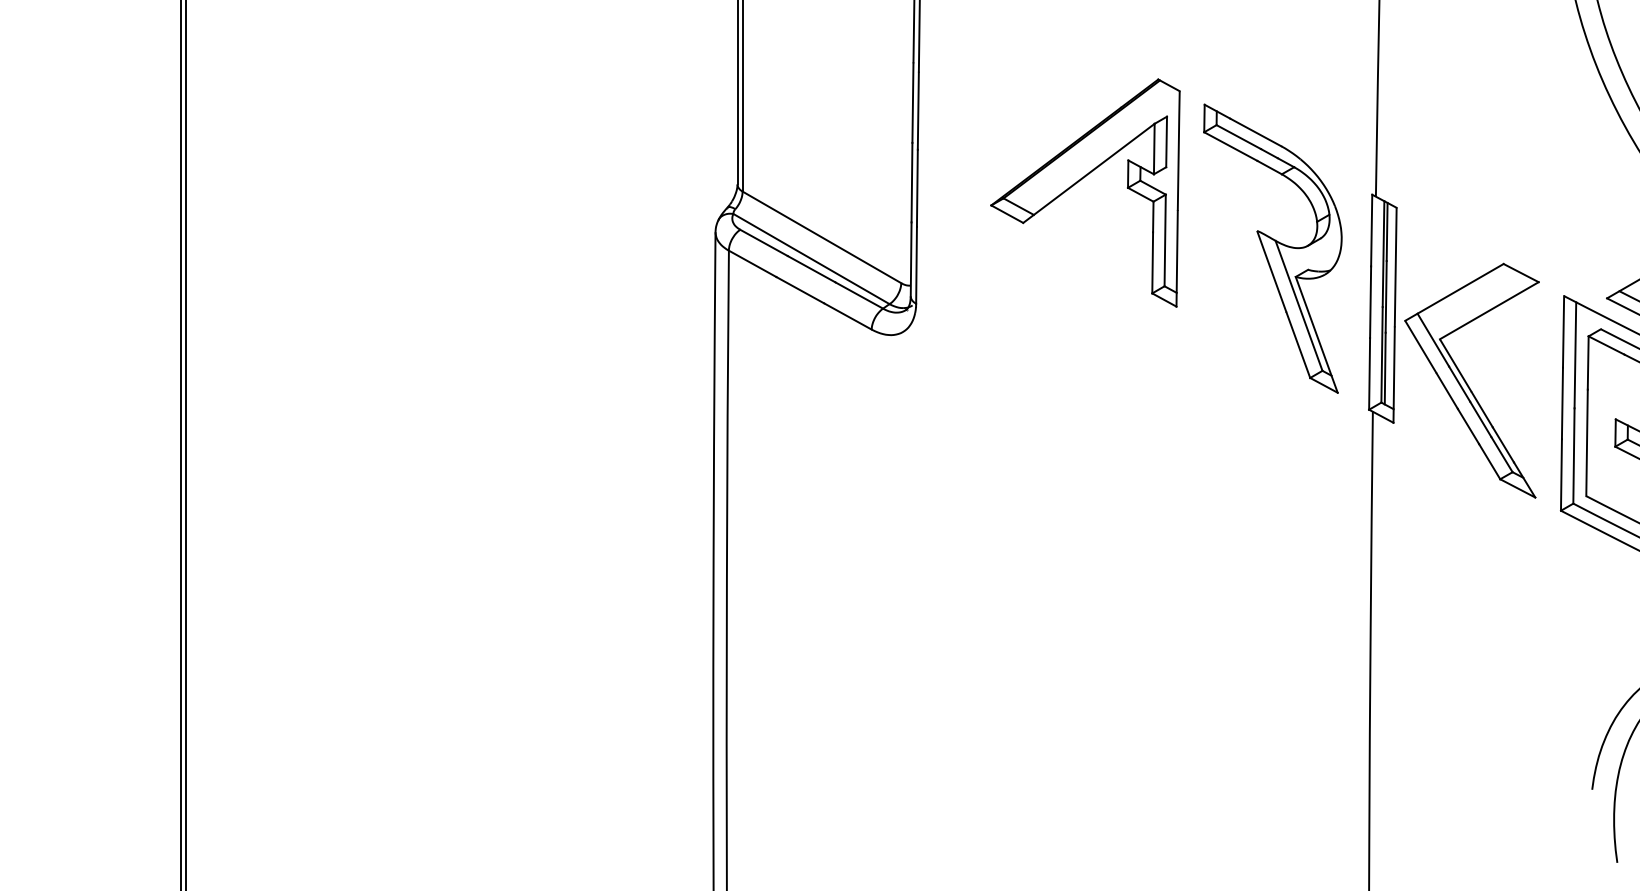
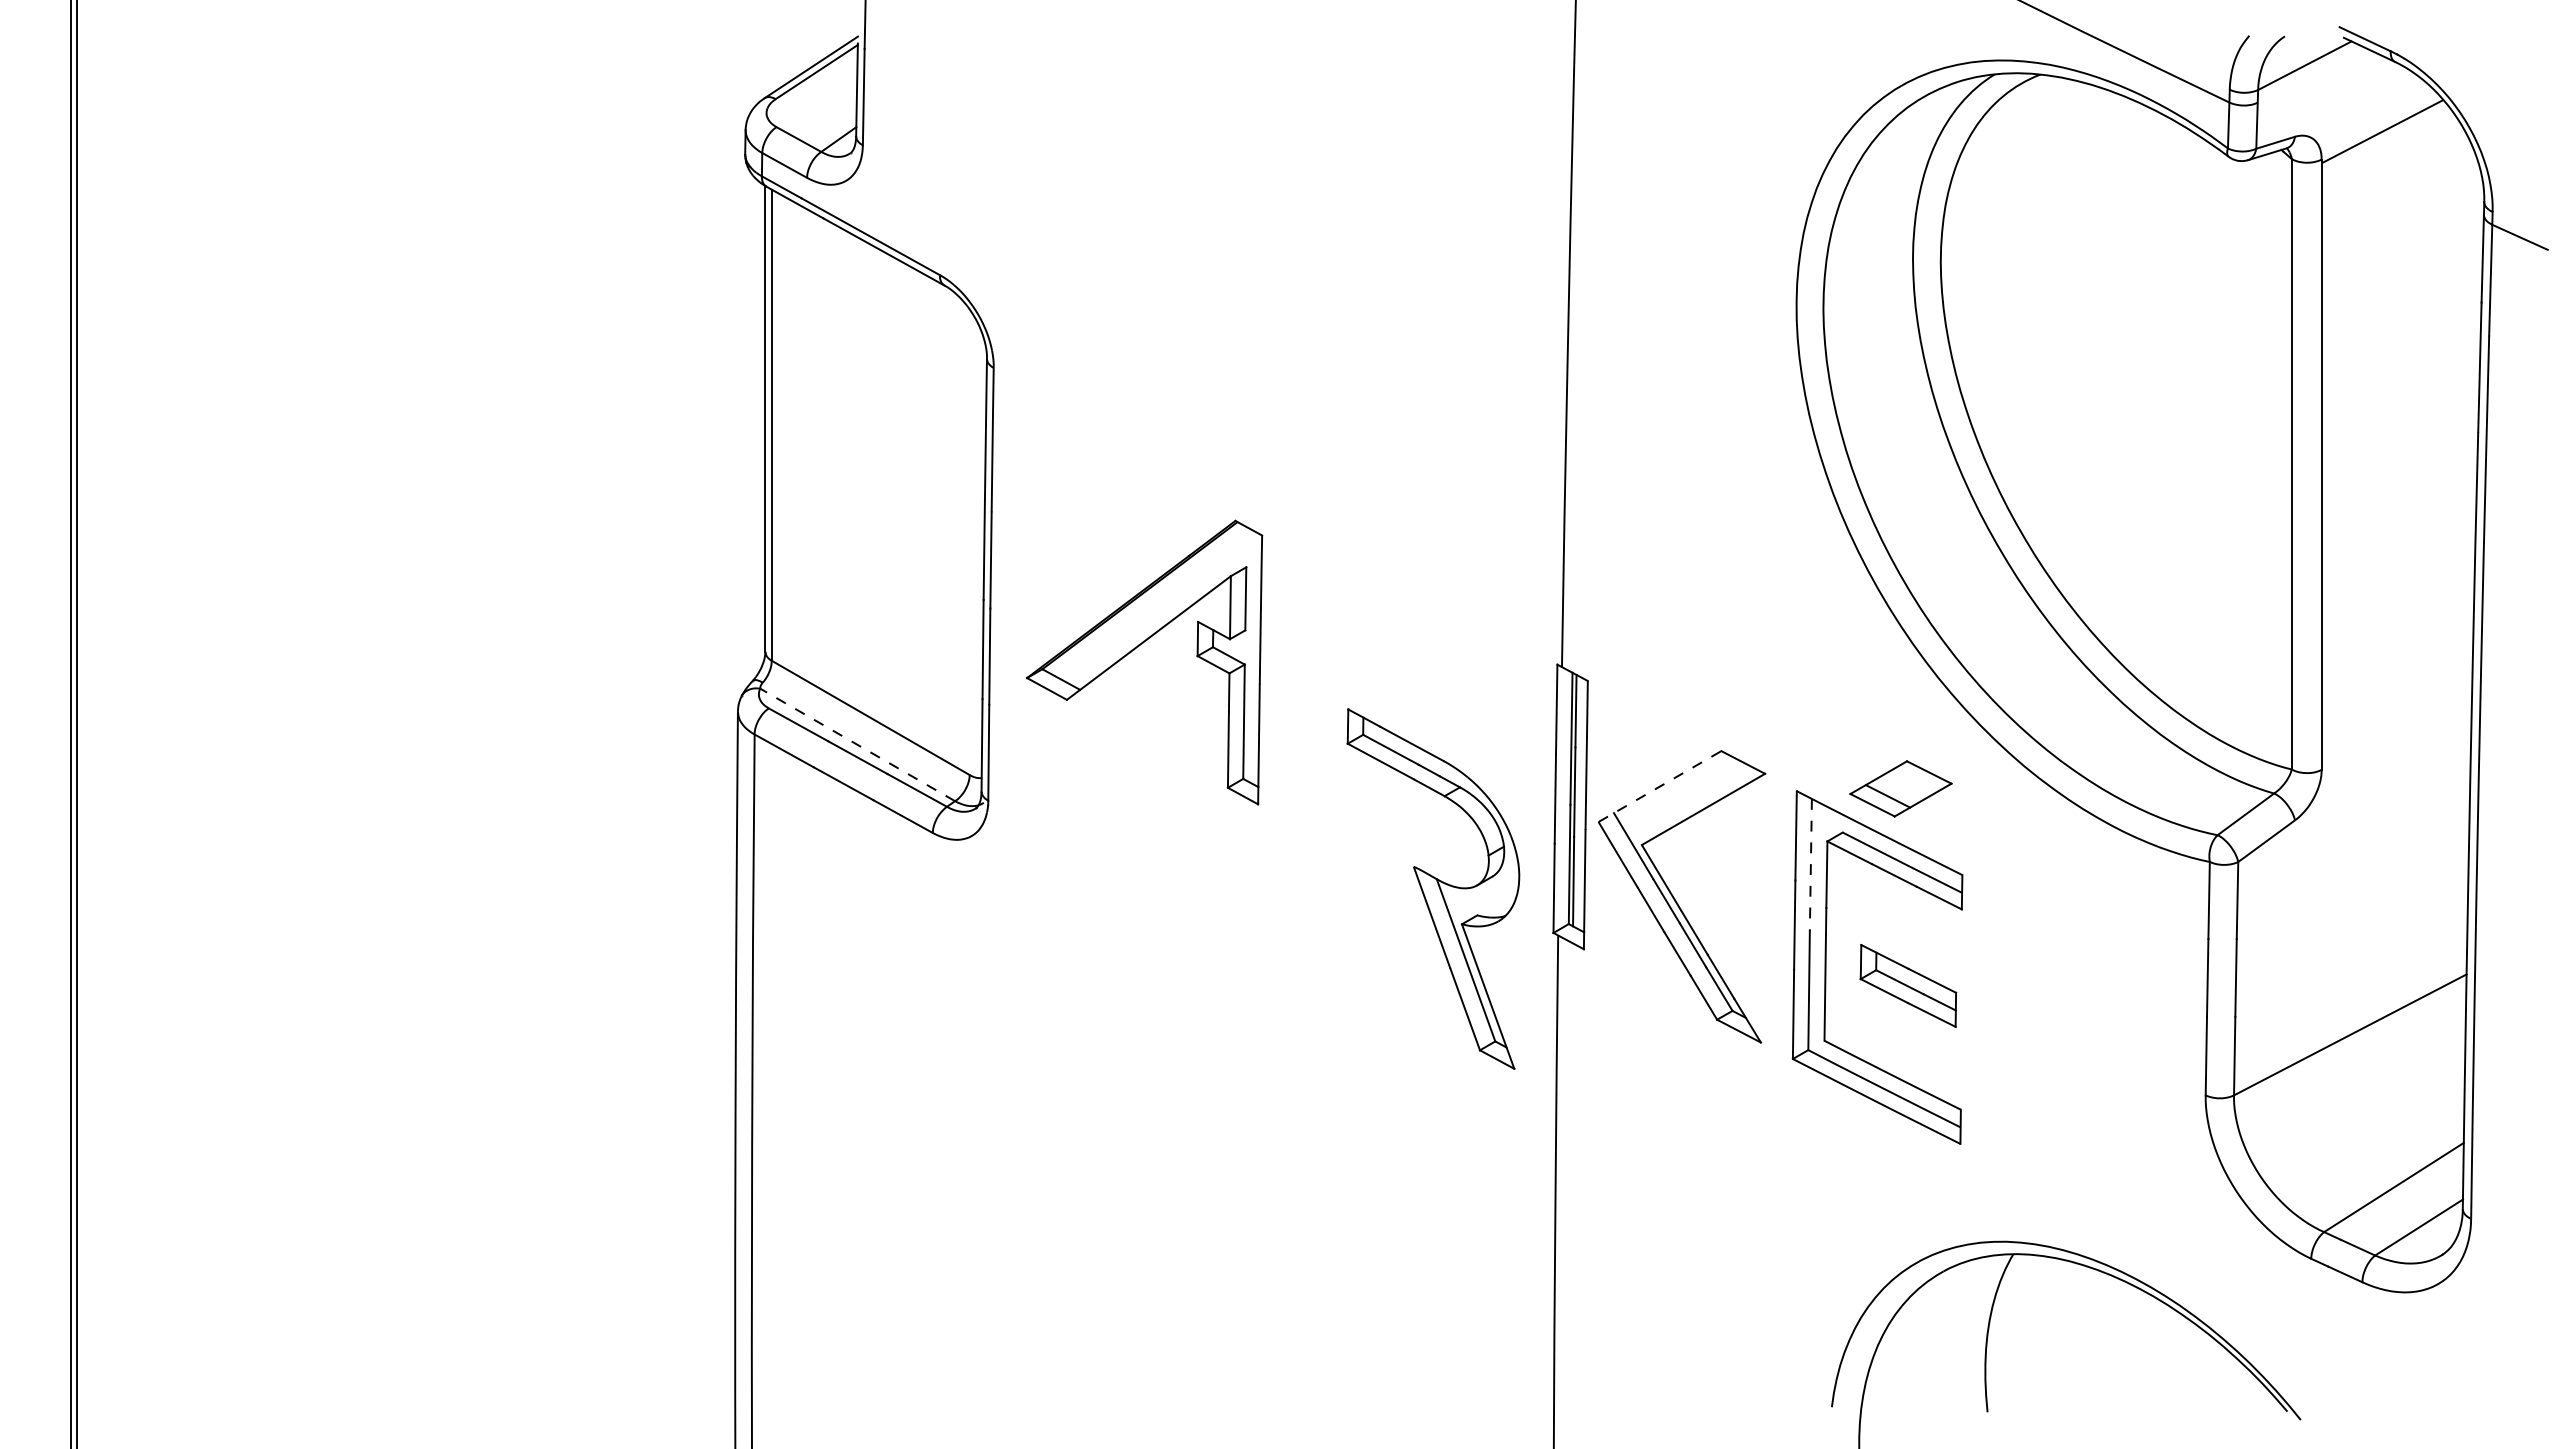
part: (1077, 183) -> (1134, 650), moved
part: (1272, 248) -> (1433, 888), moved
line: (811, 258) -> (857, 744), solid -> dashed
line: (1454, 292) -> (1659, 786), solid -> dashed
line: (1575, 355) -> (1810, 865), solid -> dashed

